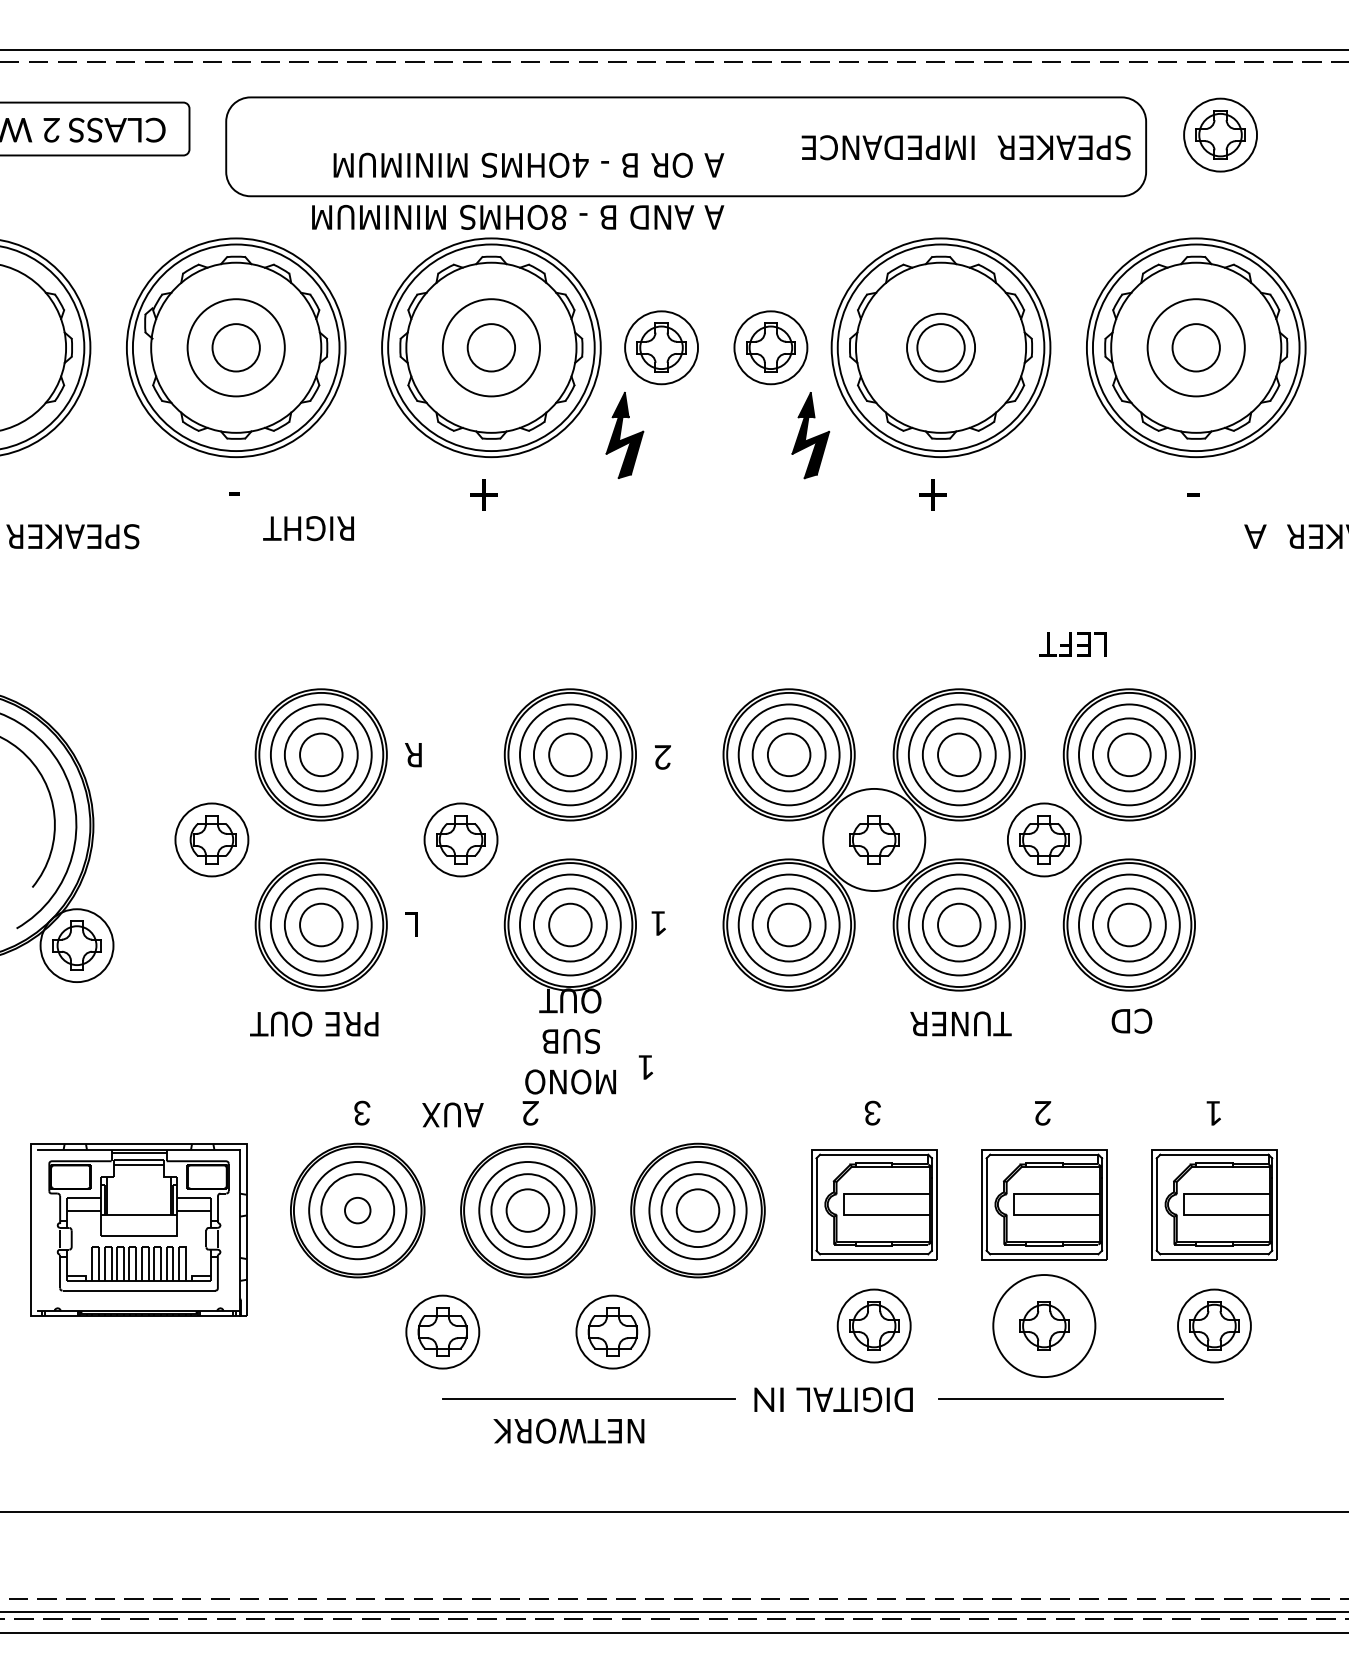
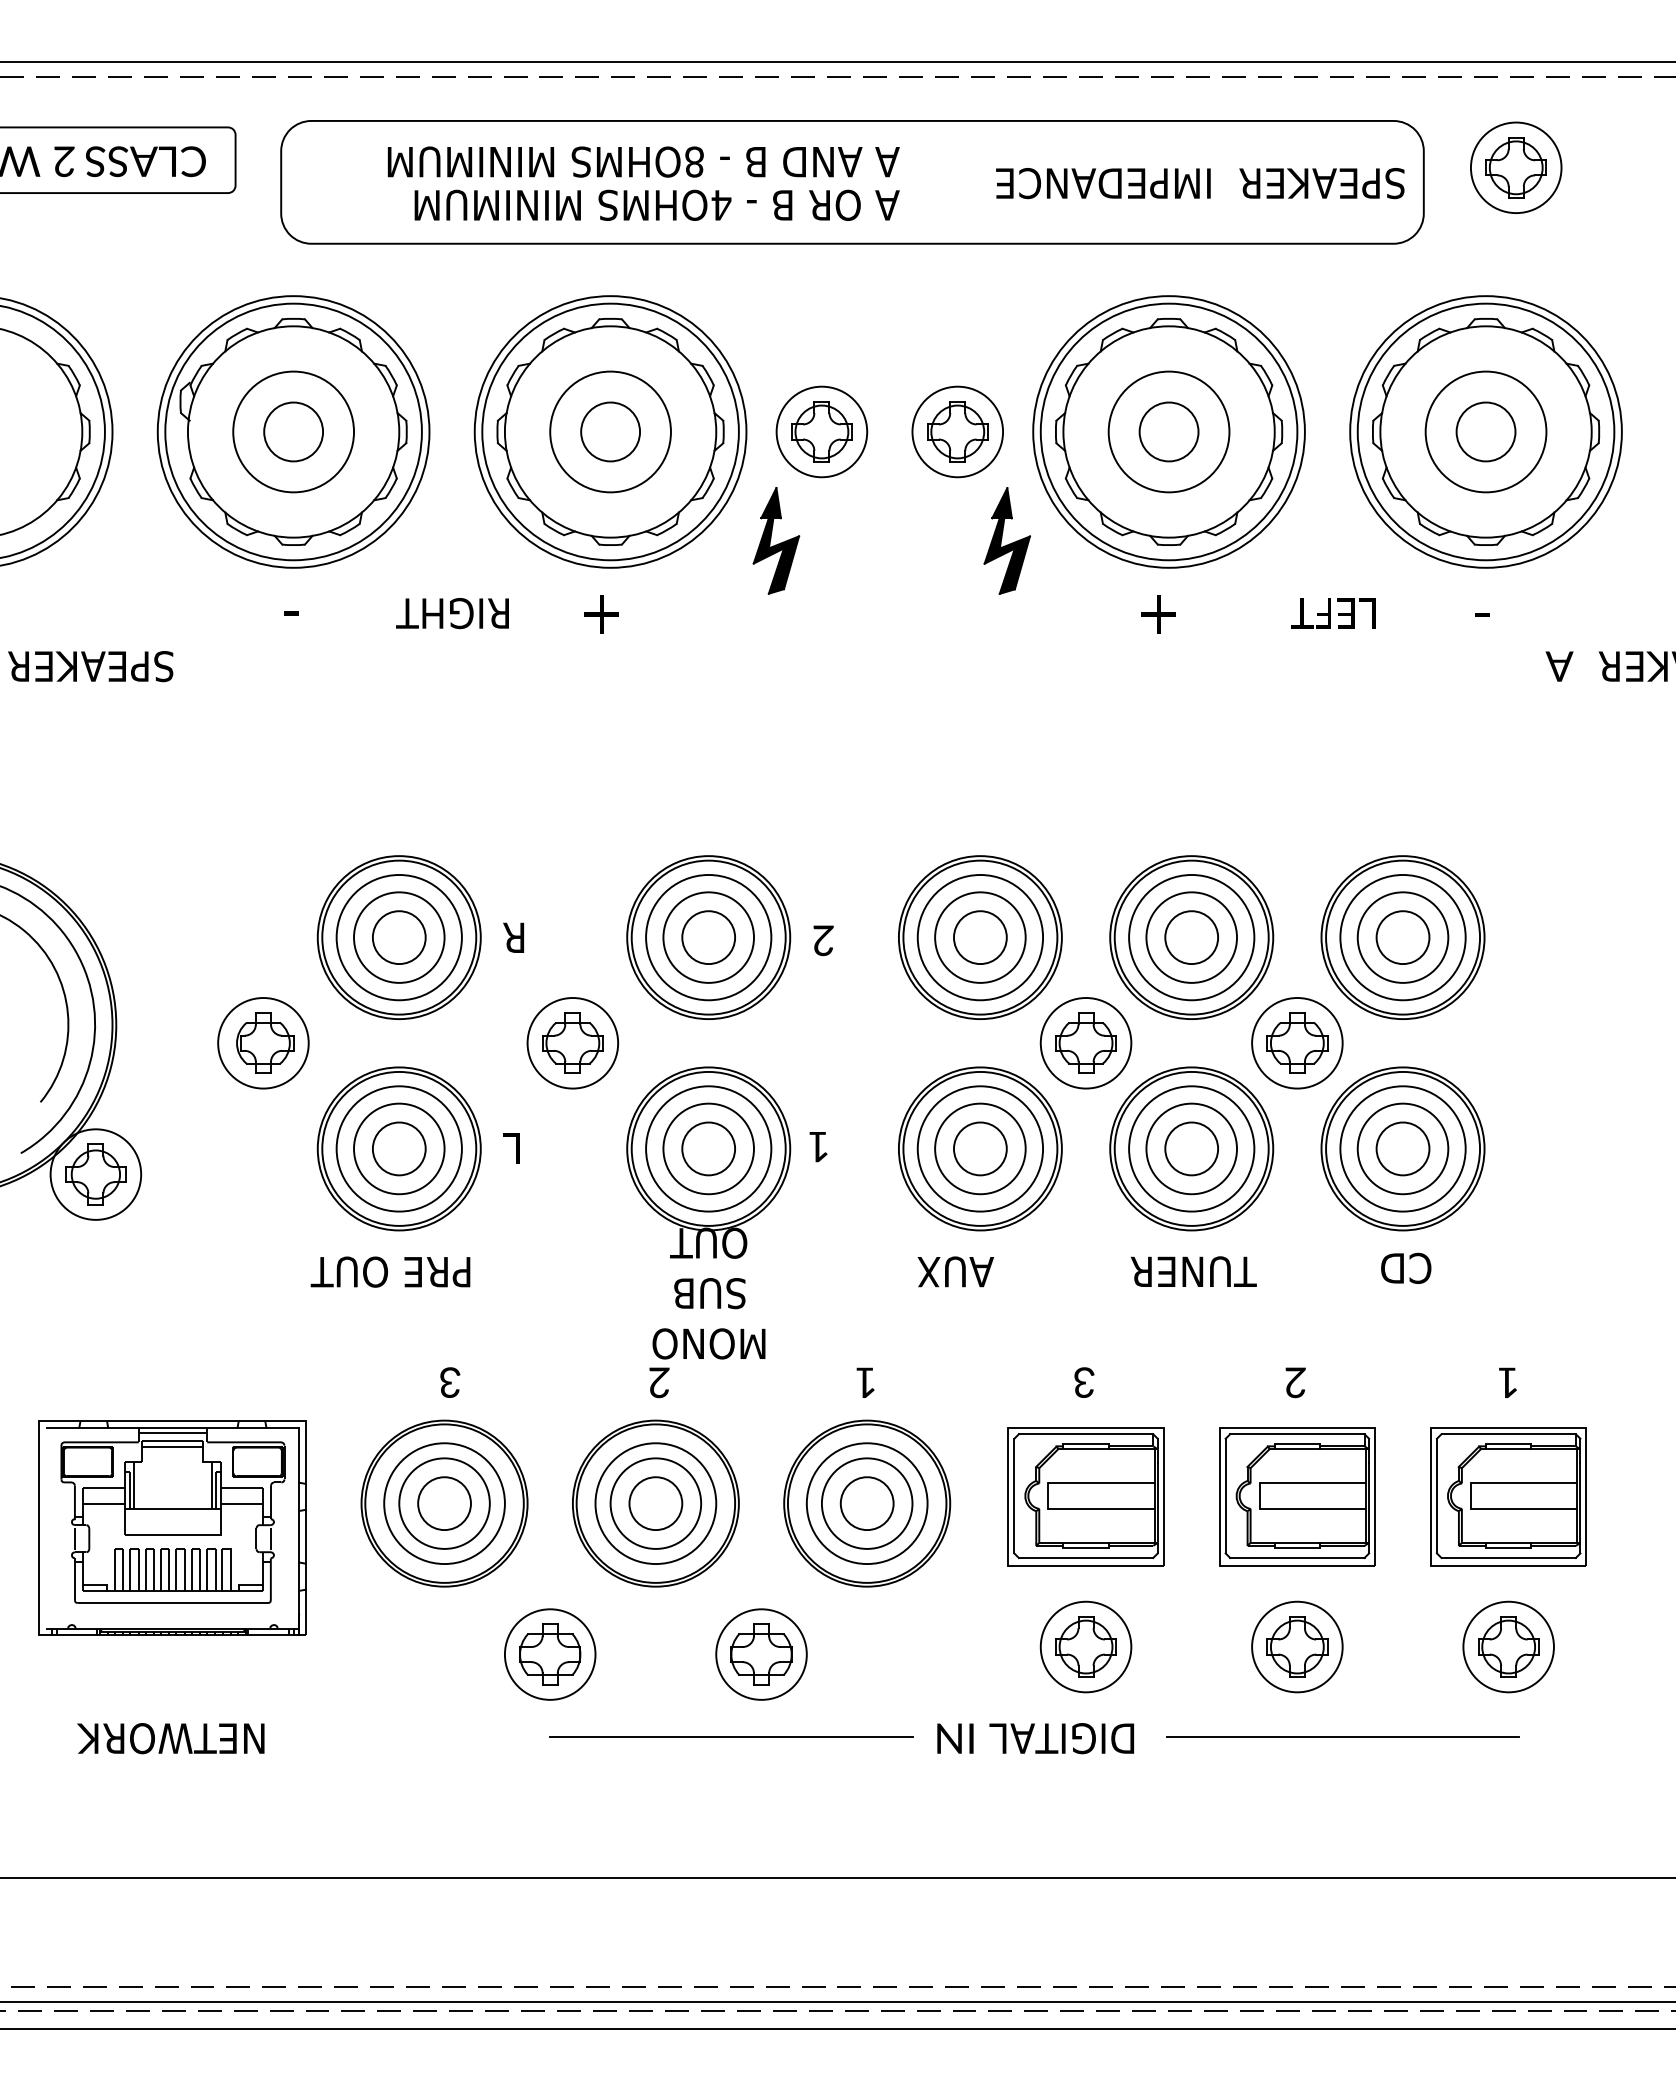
text: (517, 216) -> (643, 161), moved
circle: (940, 347) -> (1168, 431), size x1.43
text: (308, 528) -> (452, 613), moved
text: (1073, 644) -> (1333, 613), moved
circle: (873, 840) -> (1085, 1043), size x0.71
text: (645, 1067) -> (865, 1382), moved
text: (452, 1114) -> (955, 1271), moved
circle: (357, 1210) -> (444, 1503), size x1.67
circle: (1044, 1325) -> (1297, 1646), size x0.71
text: (568, 1431) -> (170, 1738), moved

